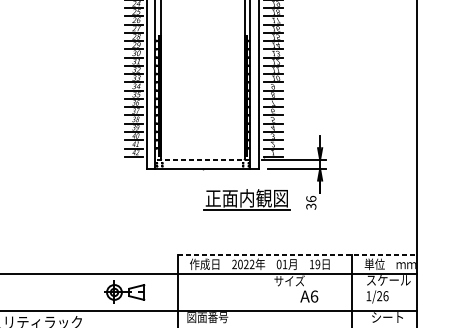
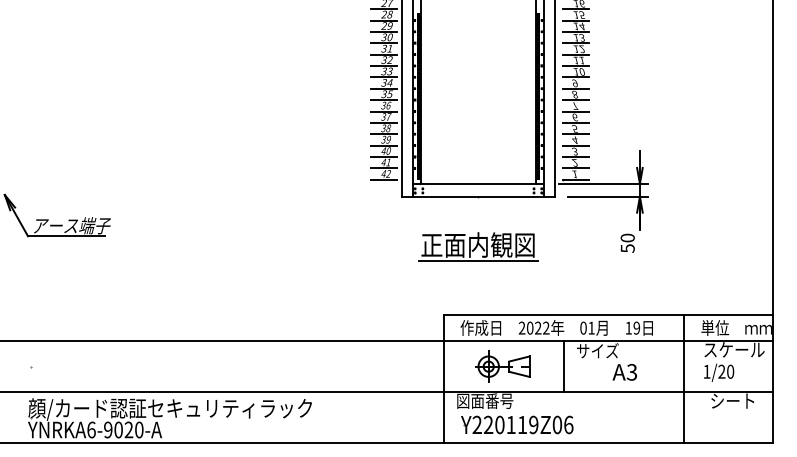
line: (202, 159) -> (477, 183), dashed -> solid
part: (247, 199) -> (478, 246), moved
text: (311, 202) -> (627, 242), 36 -> 50
line: (298, 255) -> (609, 315), dashed -> solid
part: (124, 292) -> (502, 366), moved
line: (264, 292) -> (563, 366), added
text: (385, 295) -> (730, 371), 1/26 -> 1/20
text: (314, 296) -> (631, 372), A6 -> A3

